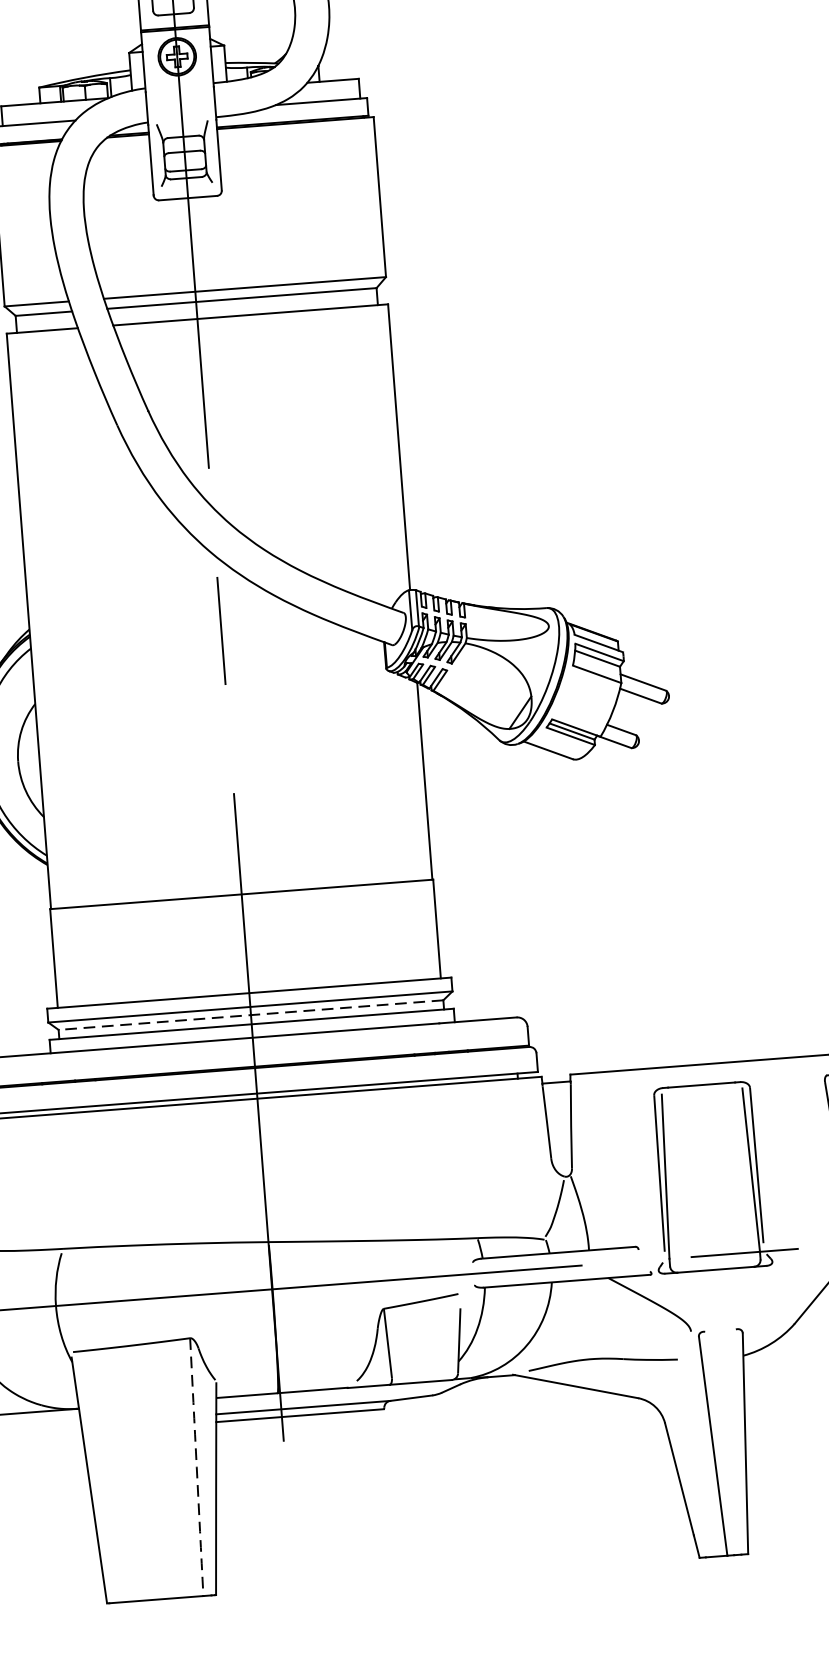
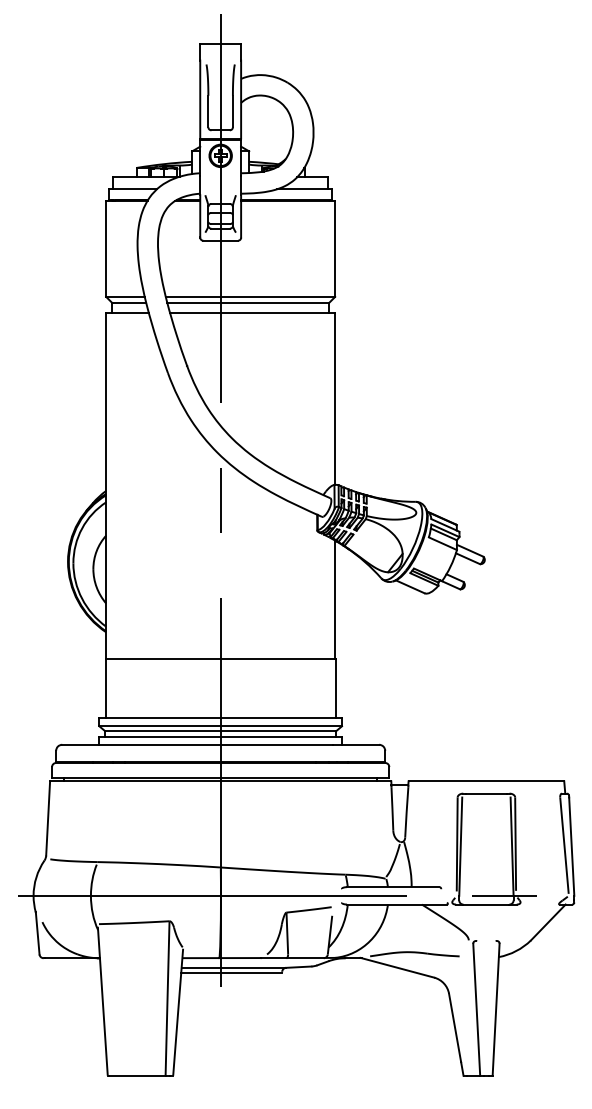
line: (250, 1015) -> (220, 731), dashed -> solid
arc: (196, 1467) -> (167, 998), dashed -> solid

